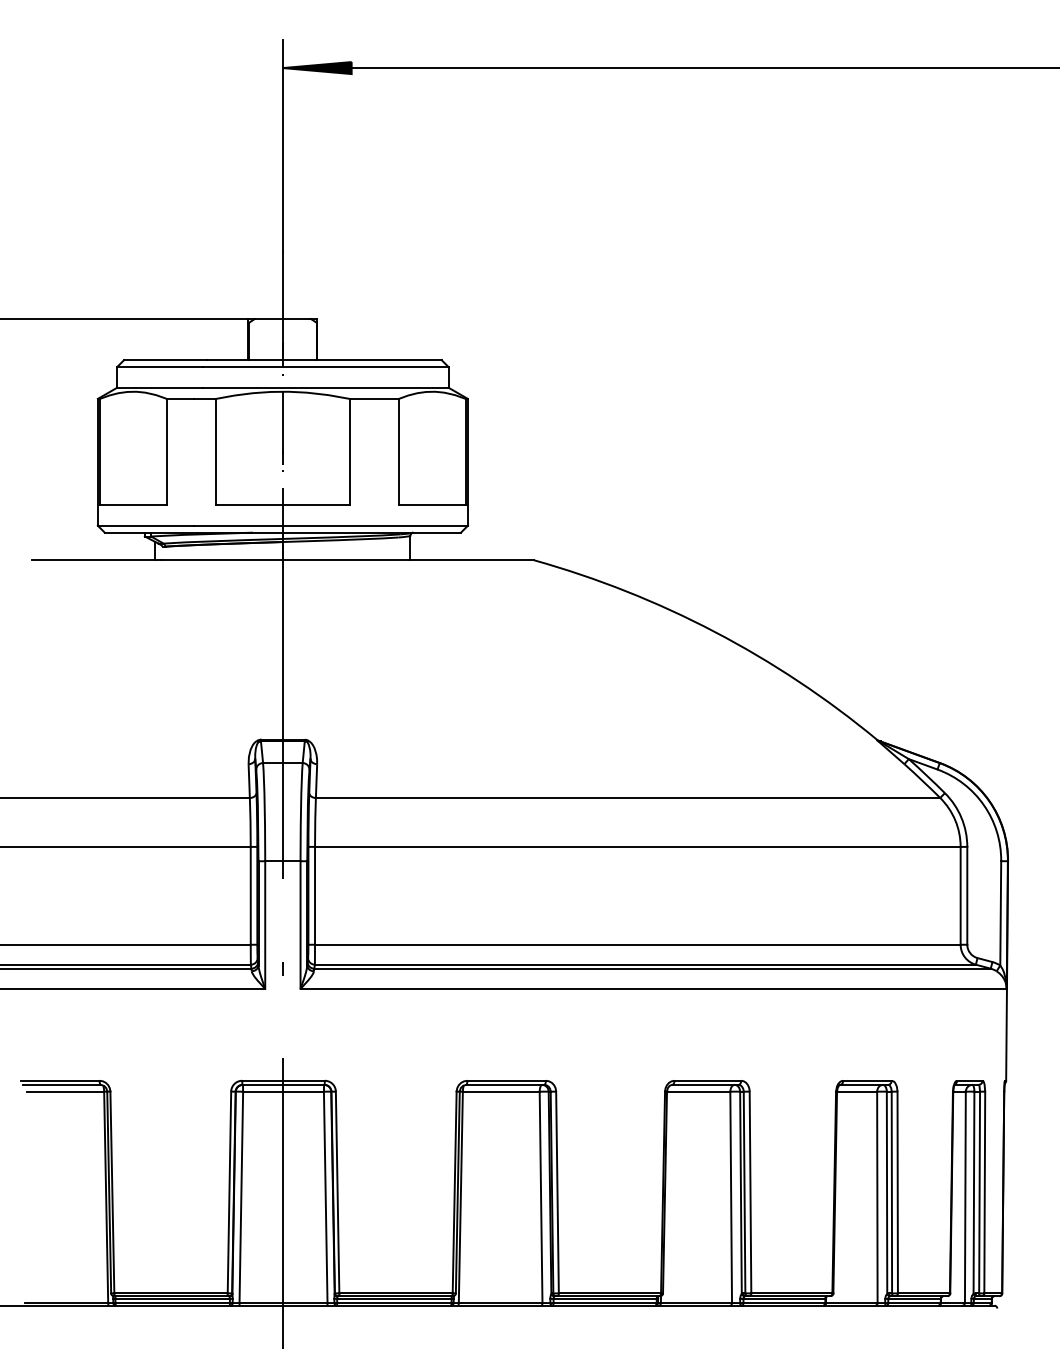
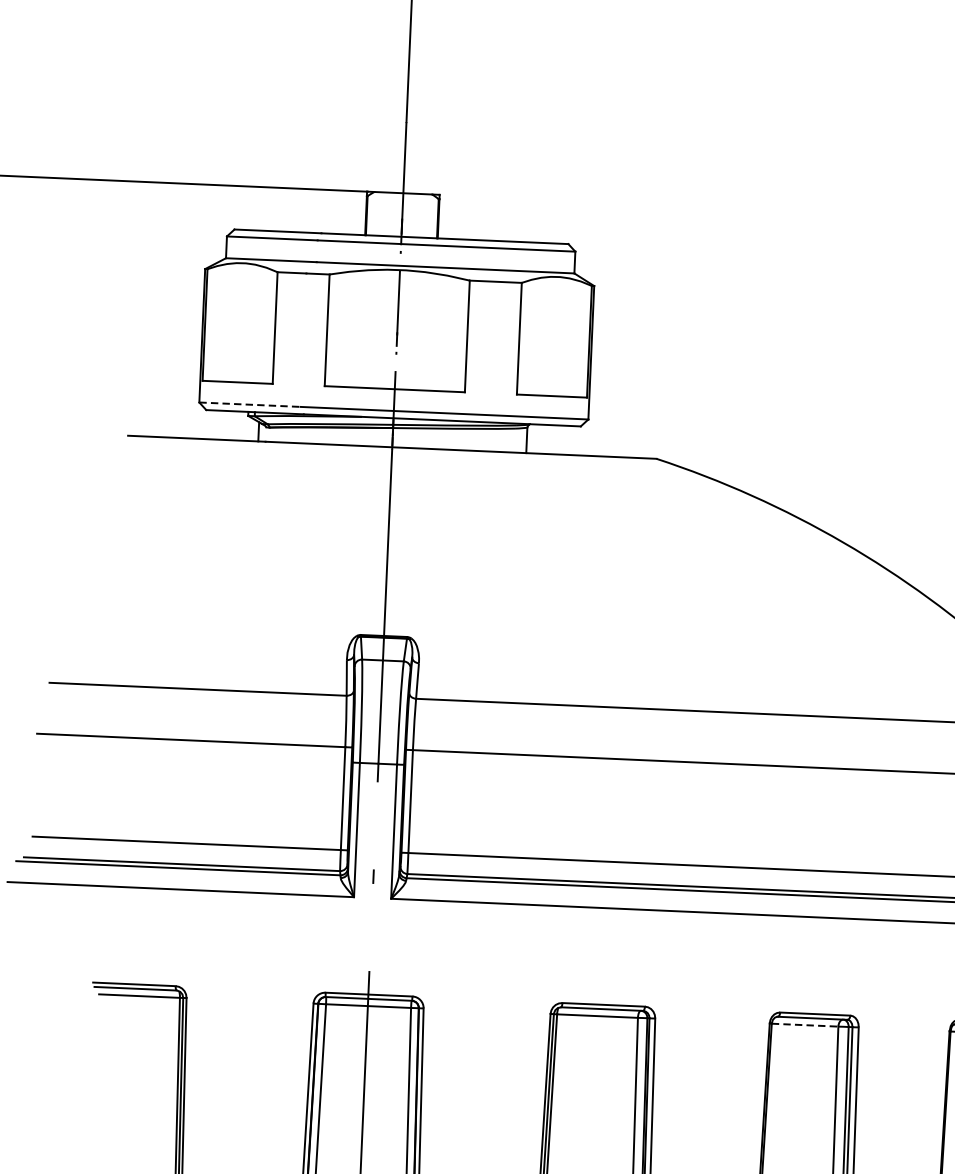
line: (146, 525) -> (250, 404), solid -> dashed
line: (698, 1091) -> (804, 1024), solid -> dashed

